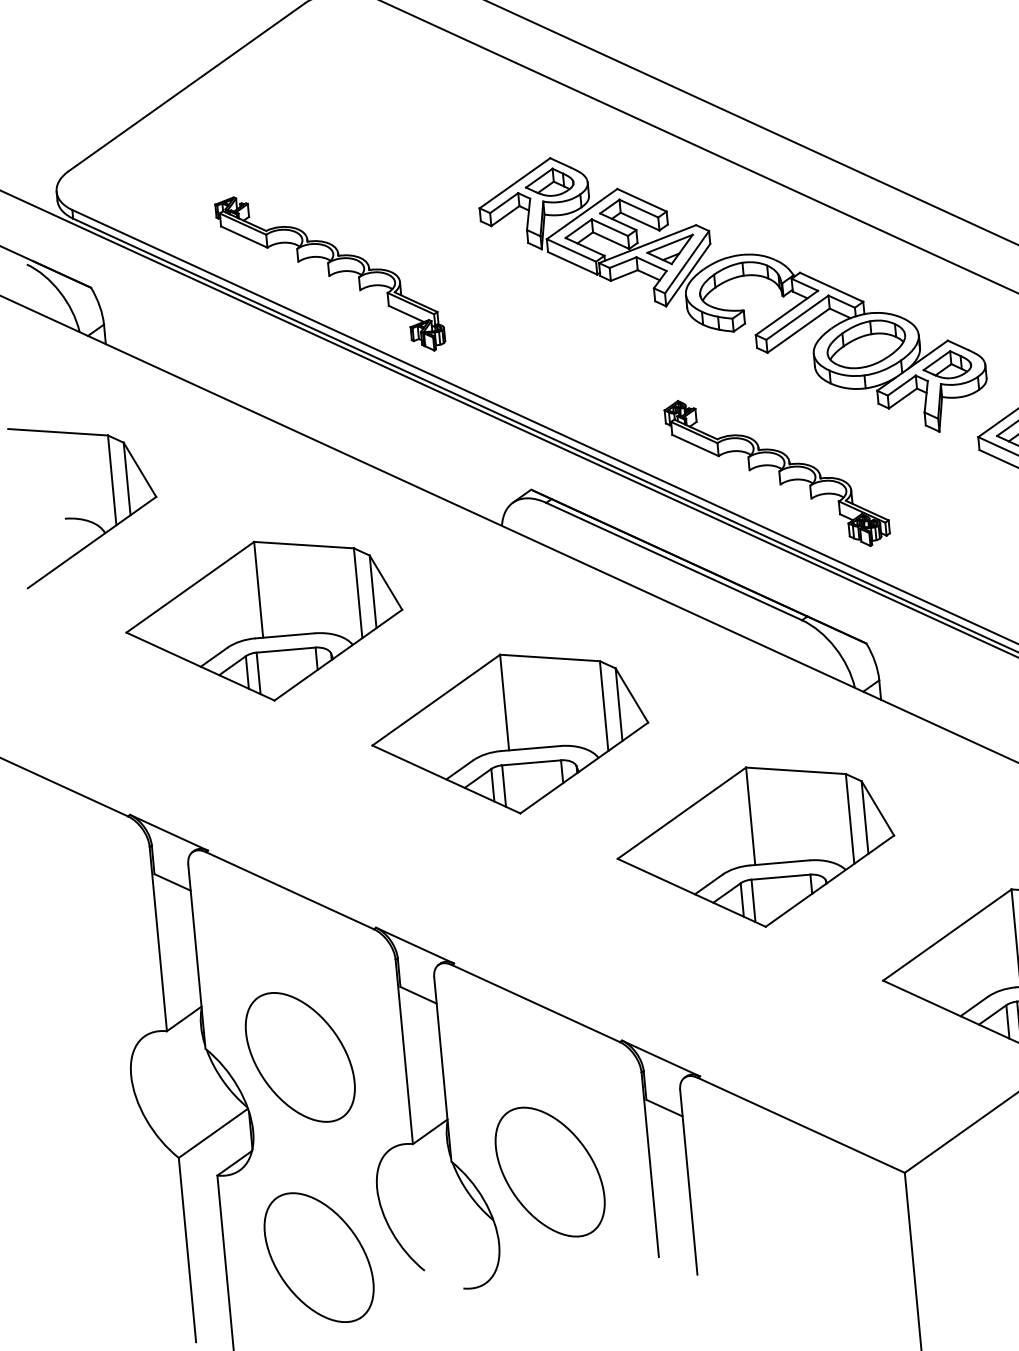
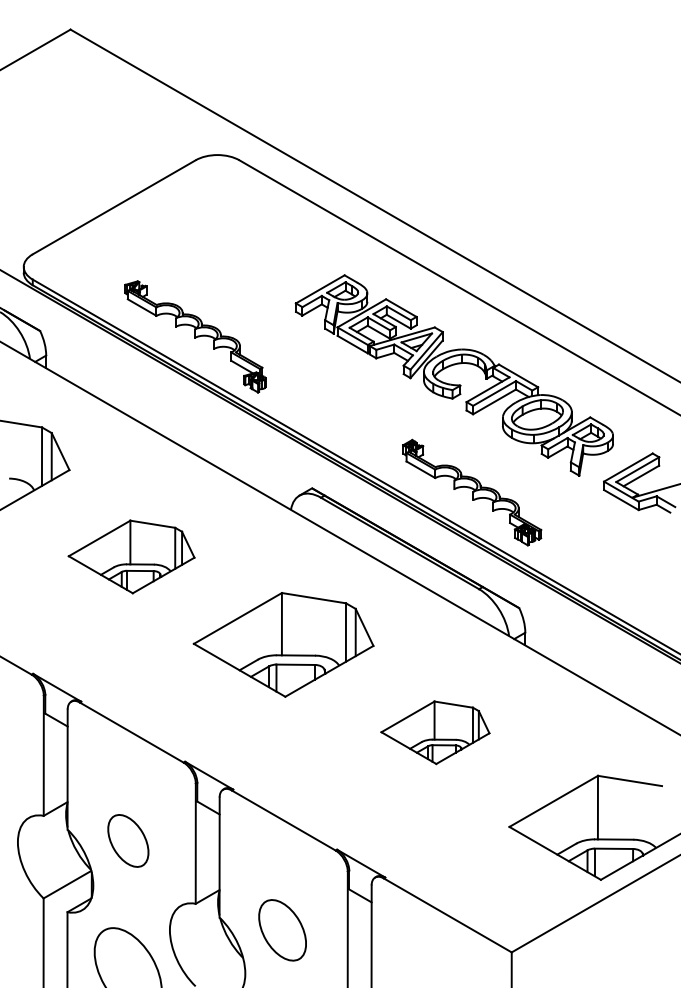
part: (263, 620) -> (131, 556), size x0.7
part: (755, 846) -> (435, 732), size x0.6
part: (300, 1056) -> (128, 840), size x0.6
part: (549, 1172) -> (282, 930), size x0.7

